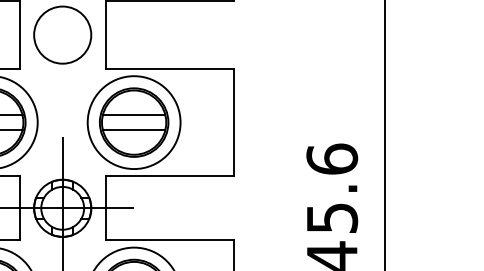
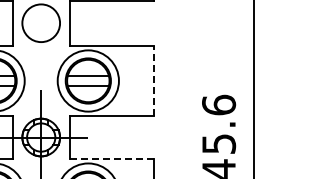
line: (234, 121) -> (154, 80), solid -> dashed
line: (170, 240) -> (112, 158), solid -> dashed

